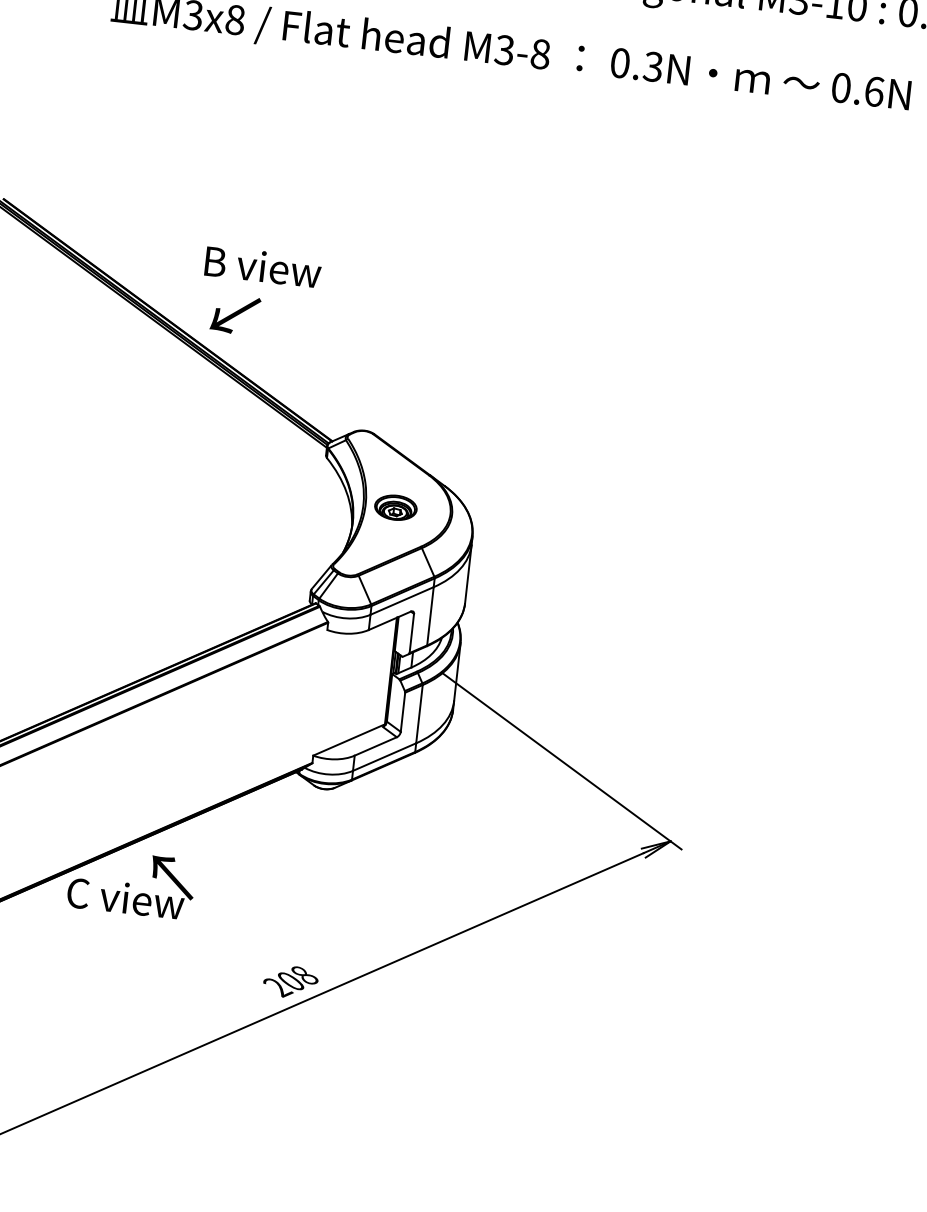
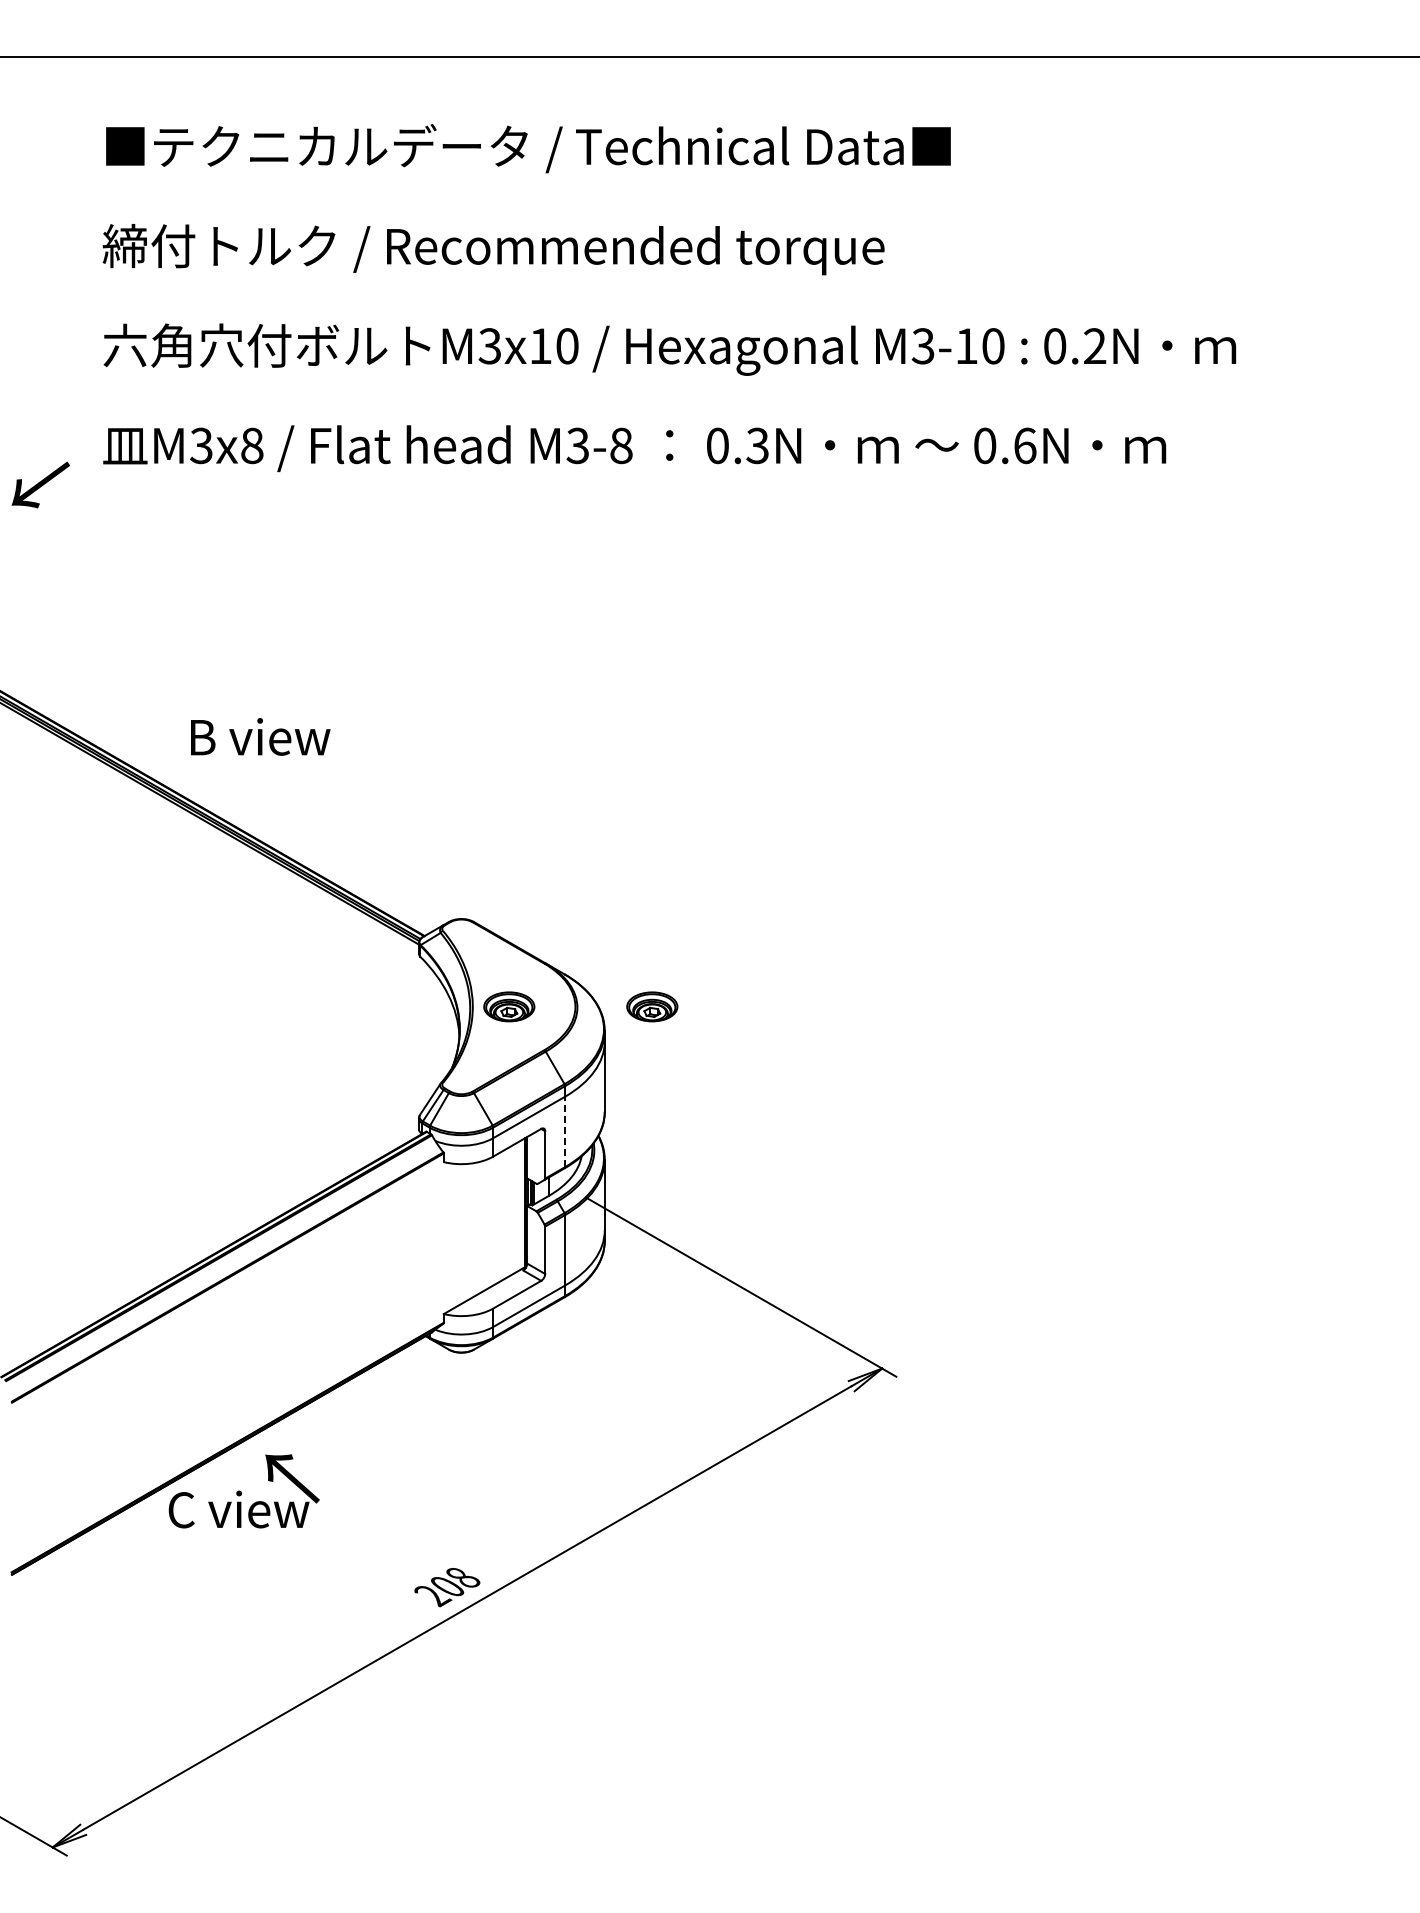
text: (263, 266) -> (260, 736), moved
text: (235, 314) -> (40, 484), moved
part: (514, 520) -> (652, 1006), added
line: (430, 615) -> (565, 1131), solid -> dashed

